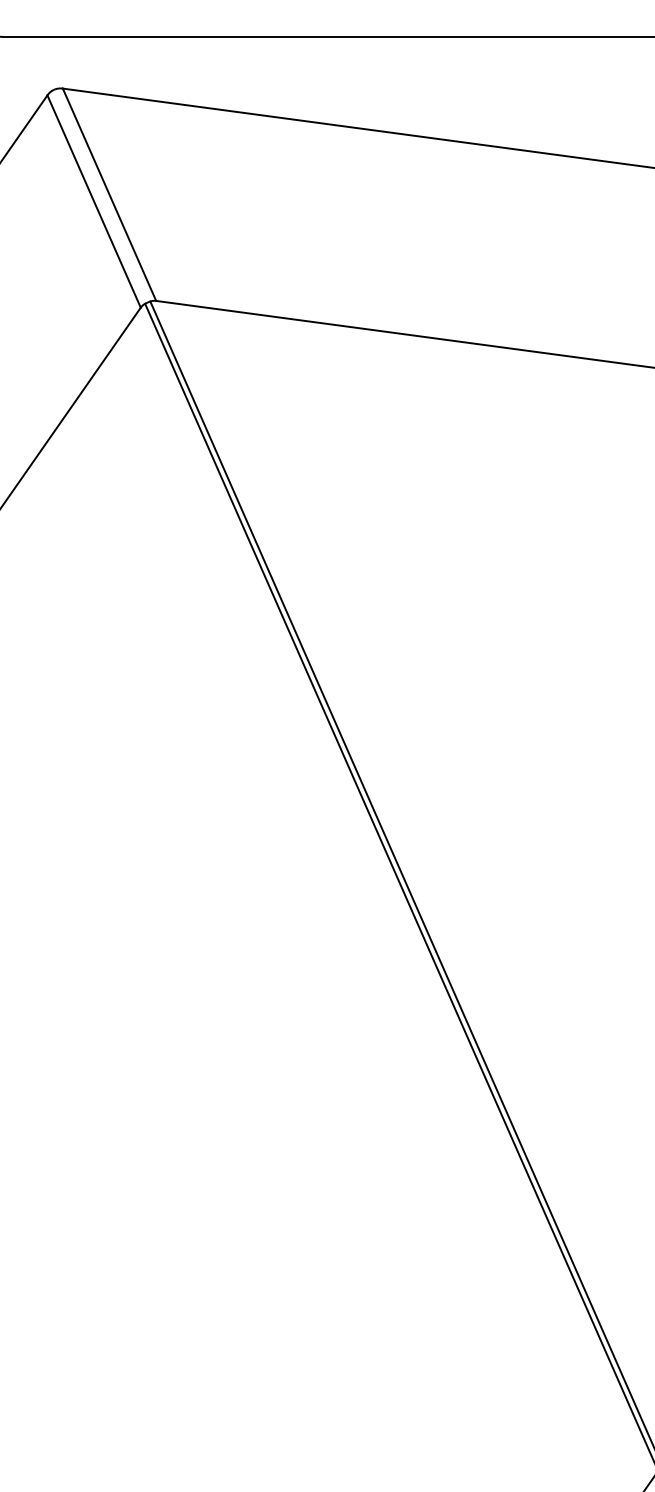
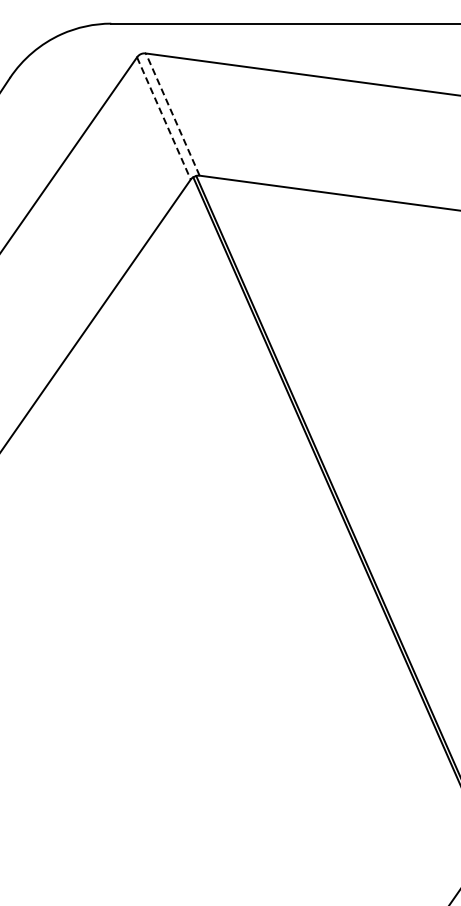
line: (109, 194) -> (172, 114), solid -> dashed
line: (93, 201) -> (163, 118), solid -> dashed

